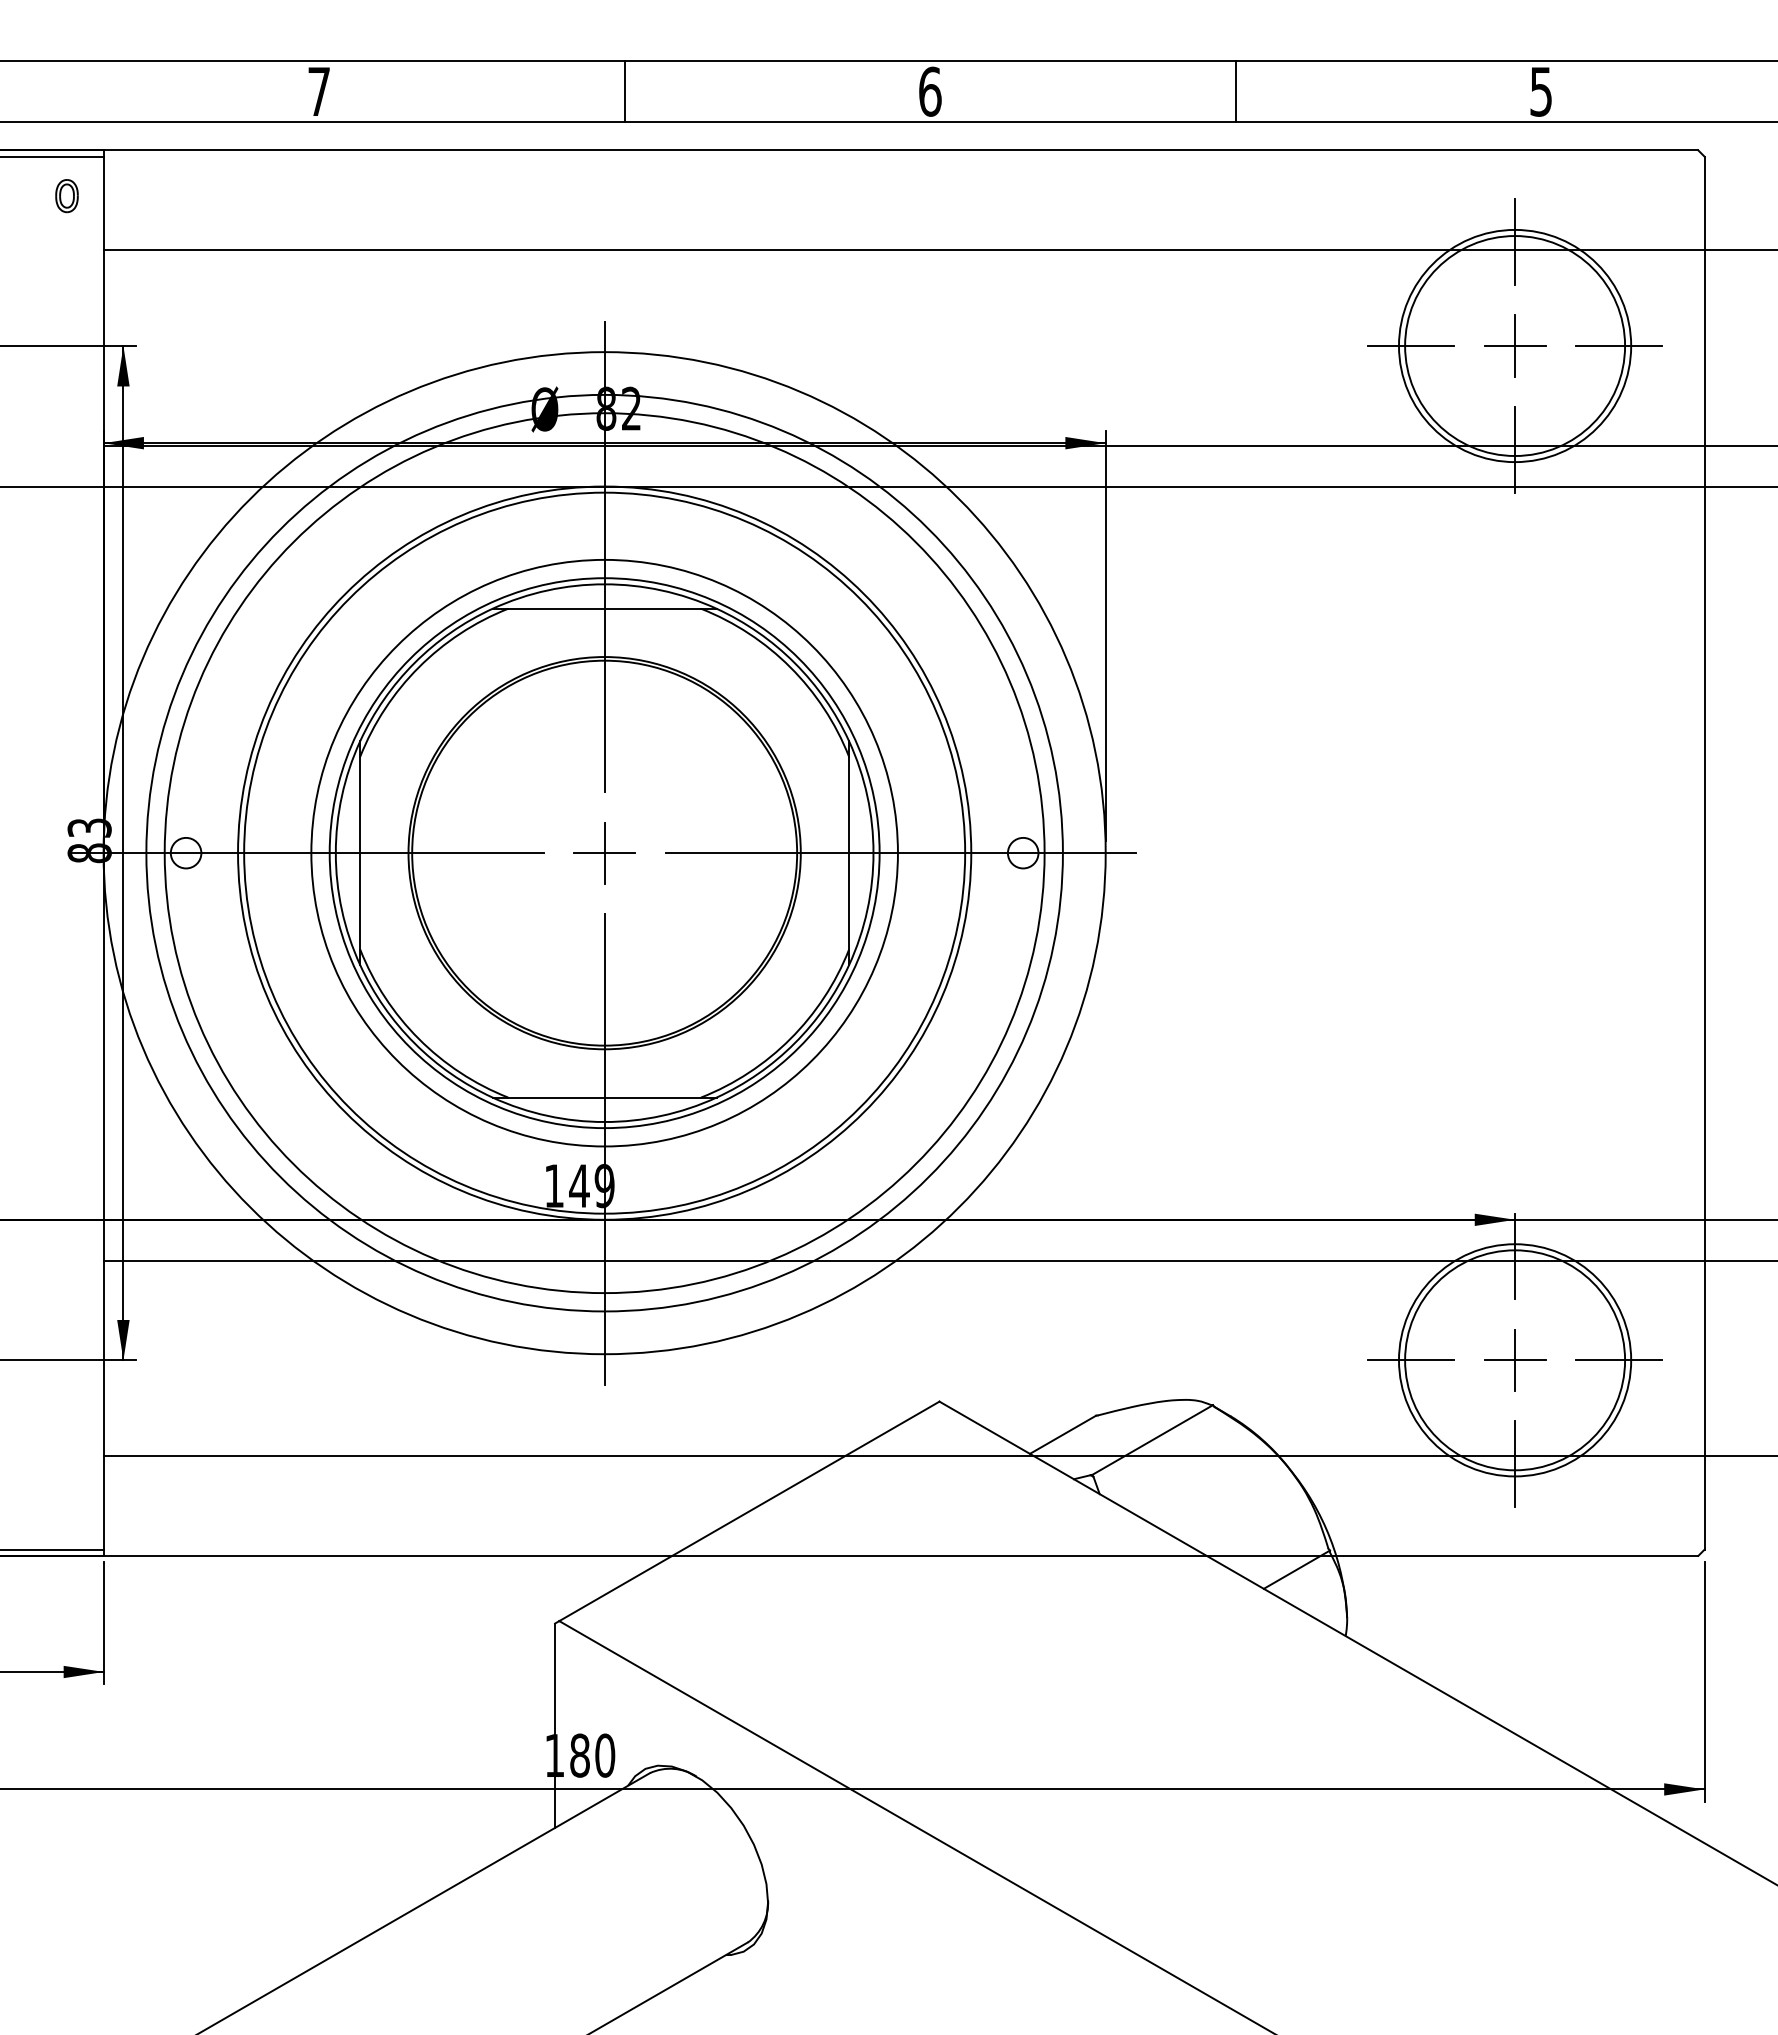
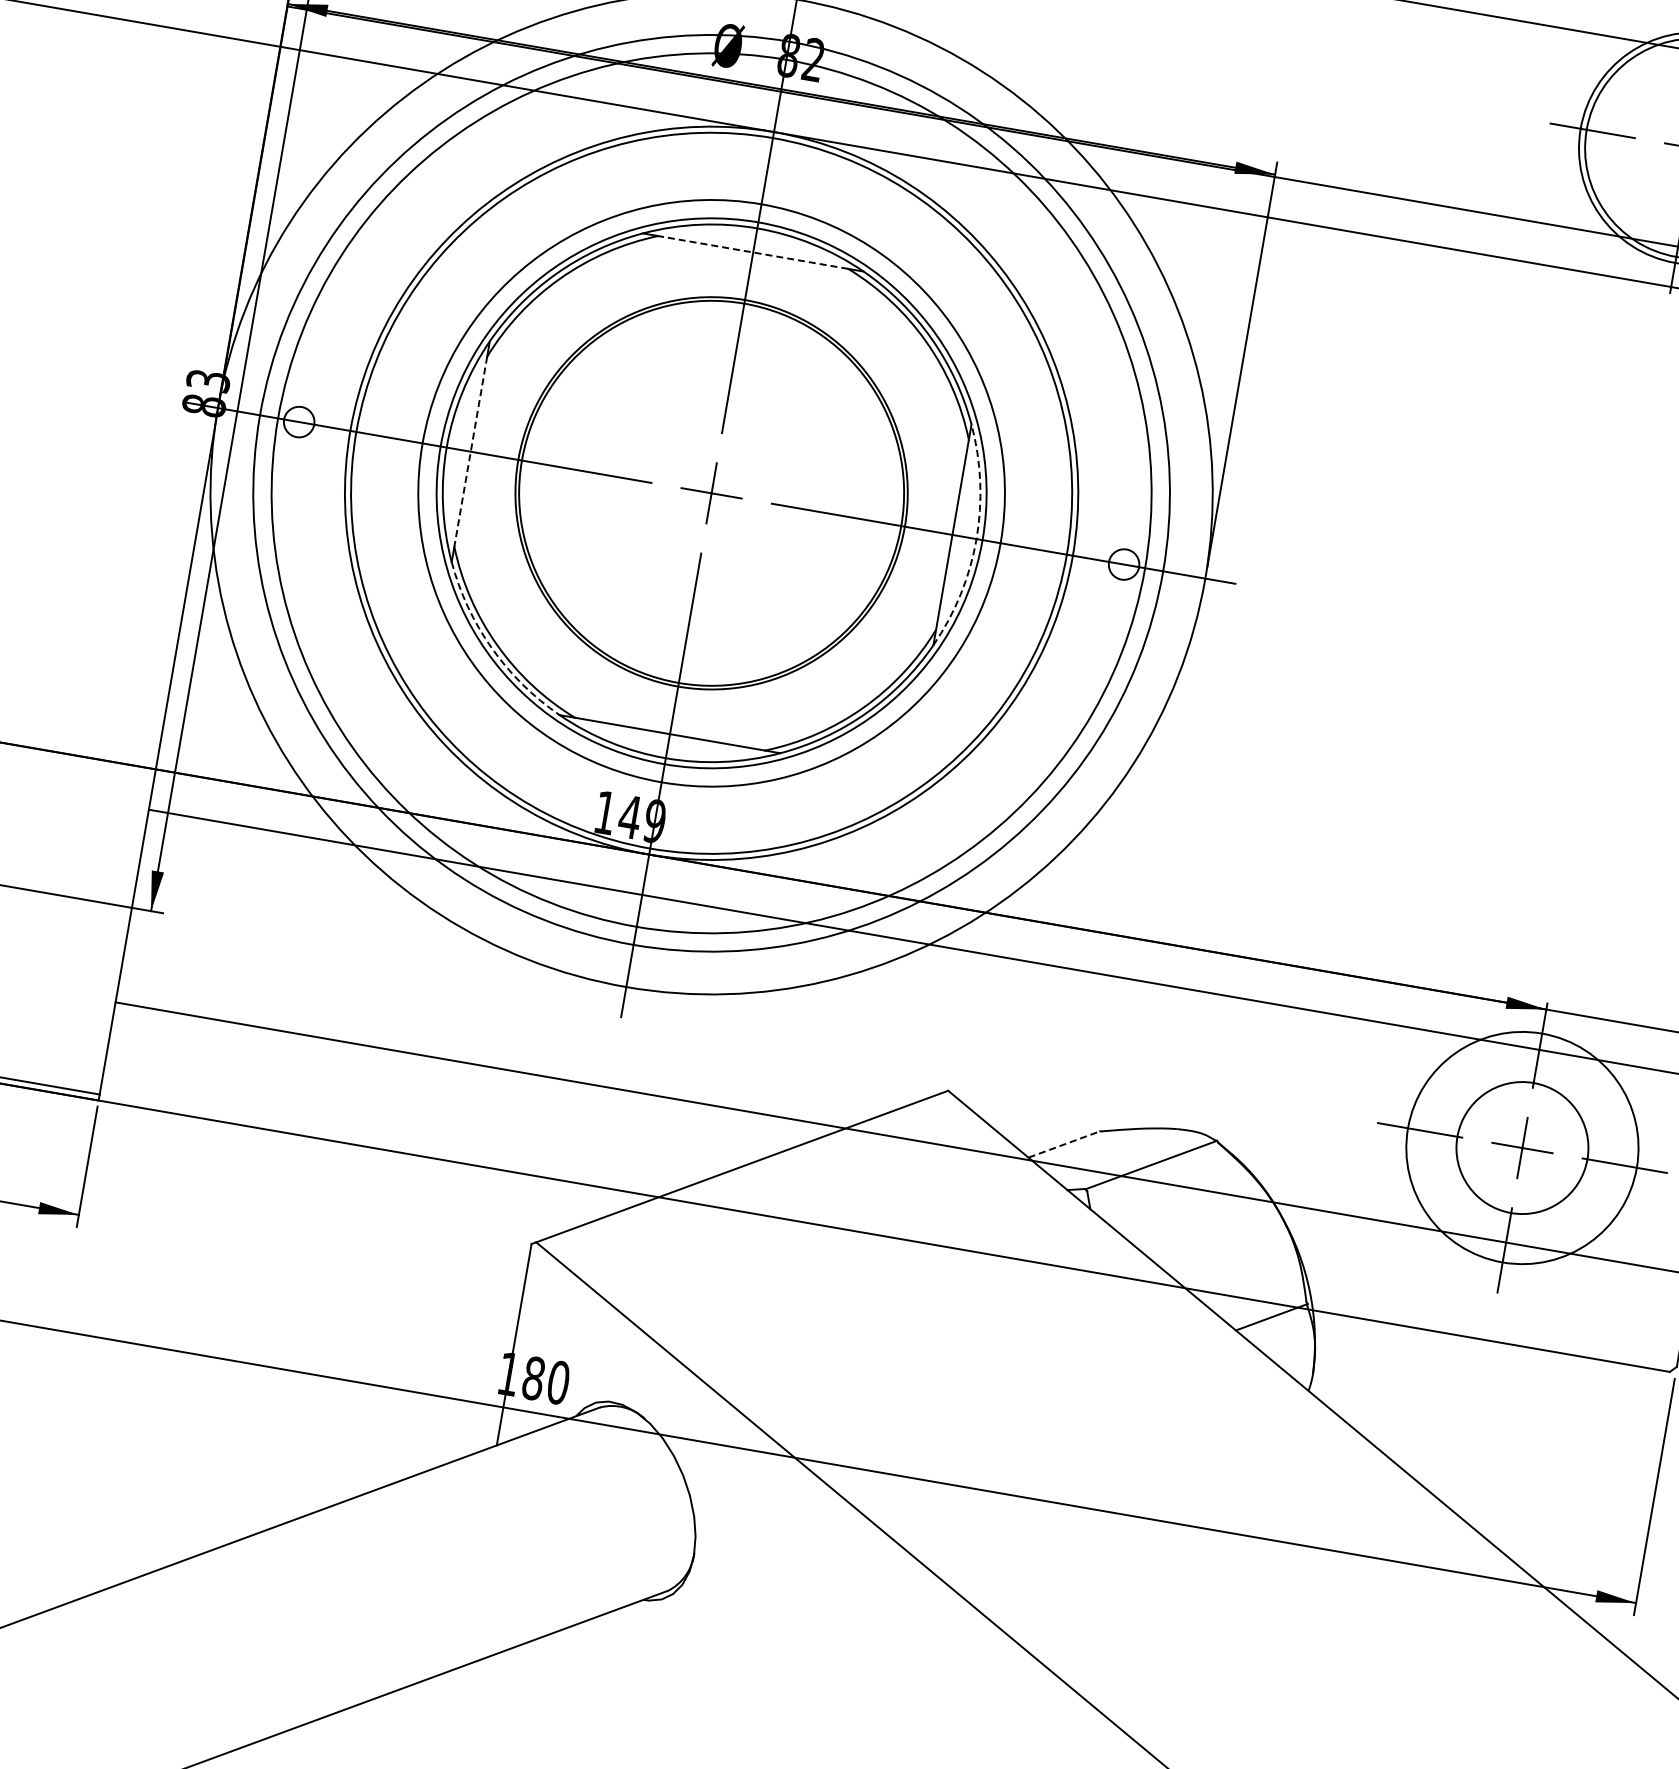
line: (604, 608) -> (753, 252), solid -> dashed
line: (360, 853) -> (470, 452), solid -> dashed
arc: (873, 853) -> (976, 539), solid -> dashed
arc: (414, 1043) -> (491, 648), solid -> dashed
circle: (1515, 1360) -> (1522, 1148), size x0.6
line: (1063, 1434) -> (1064, 1144), solid -> dashed

